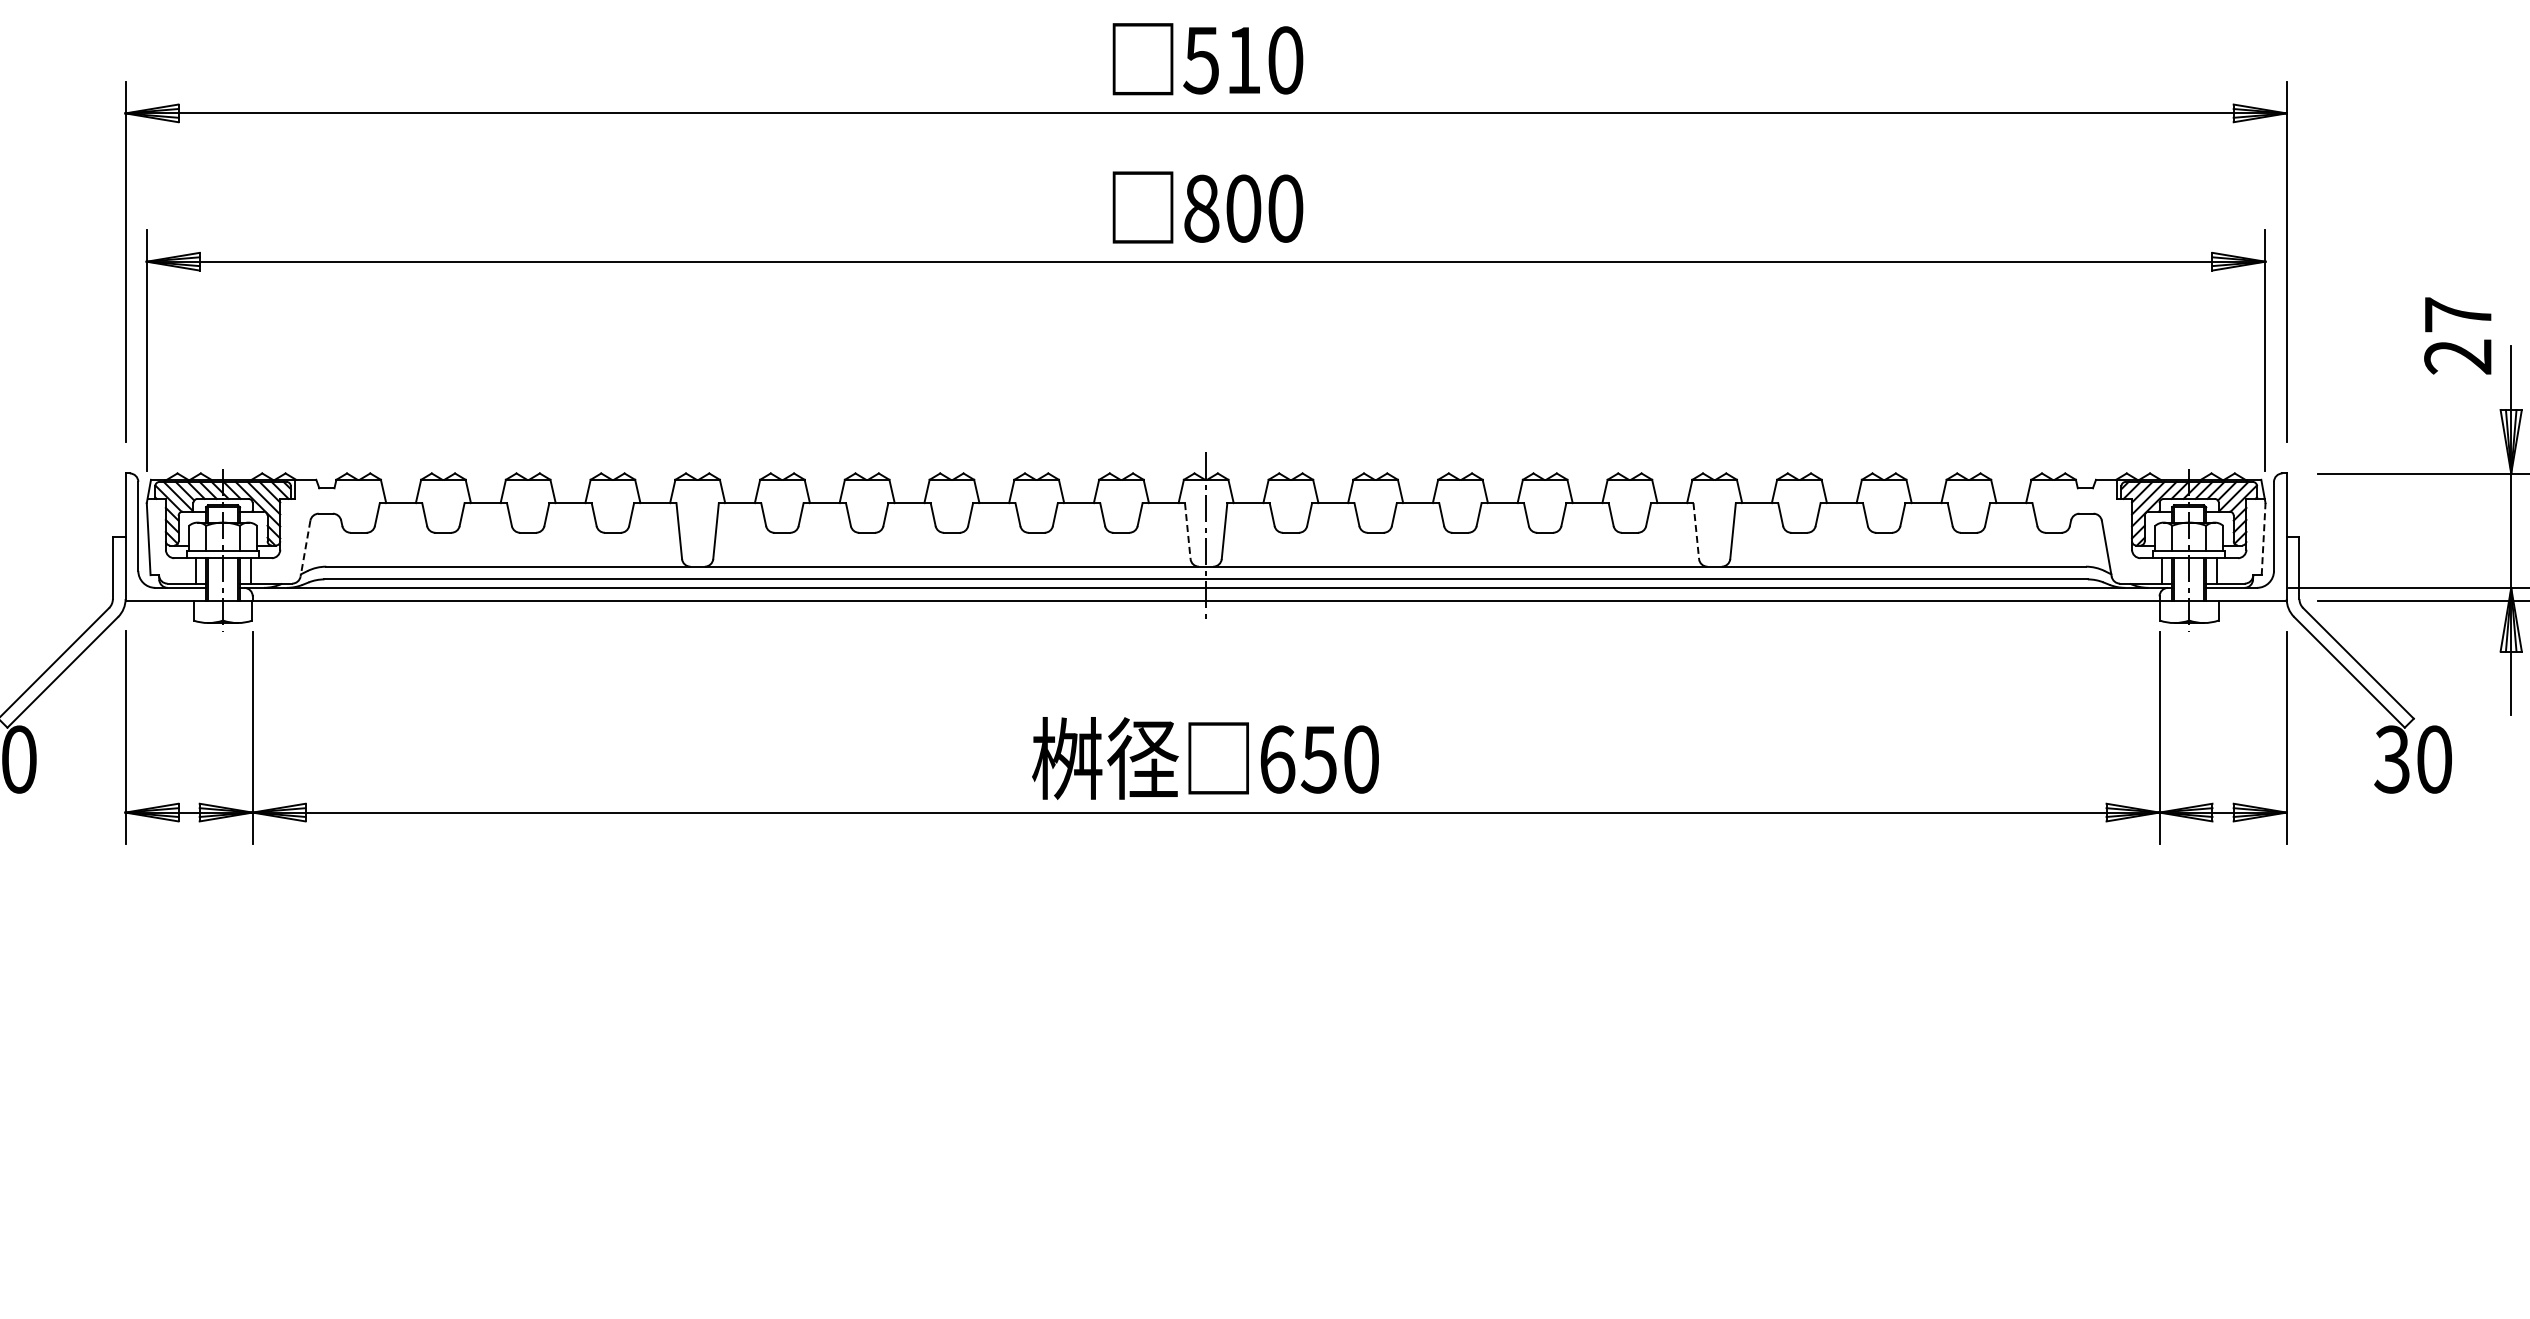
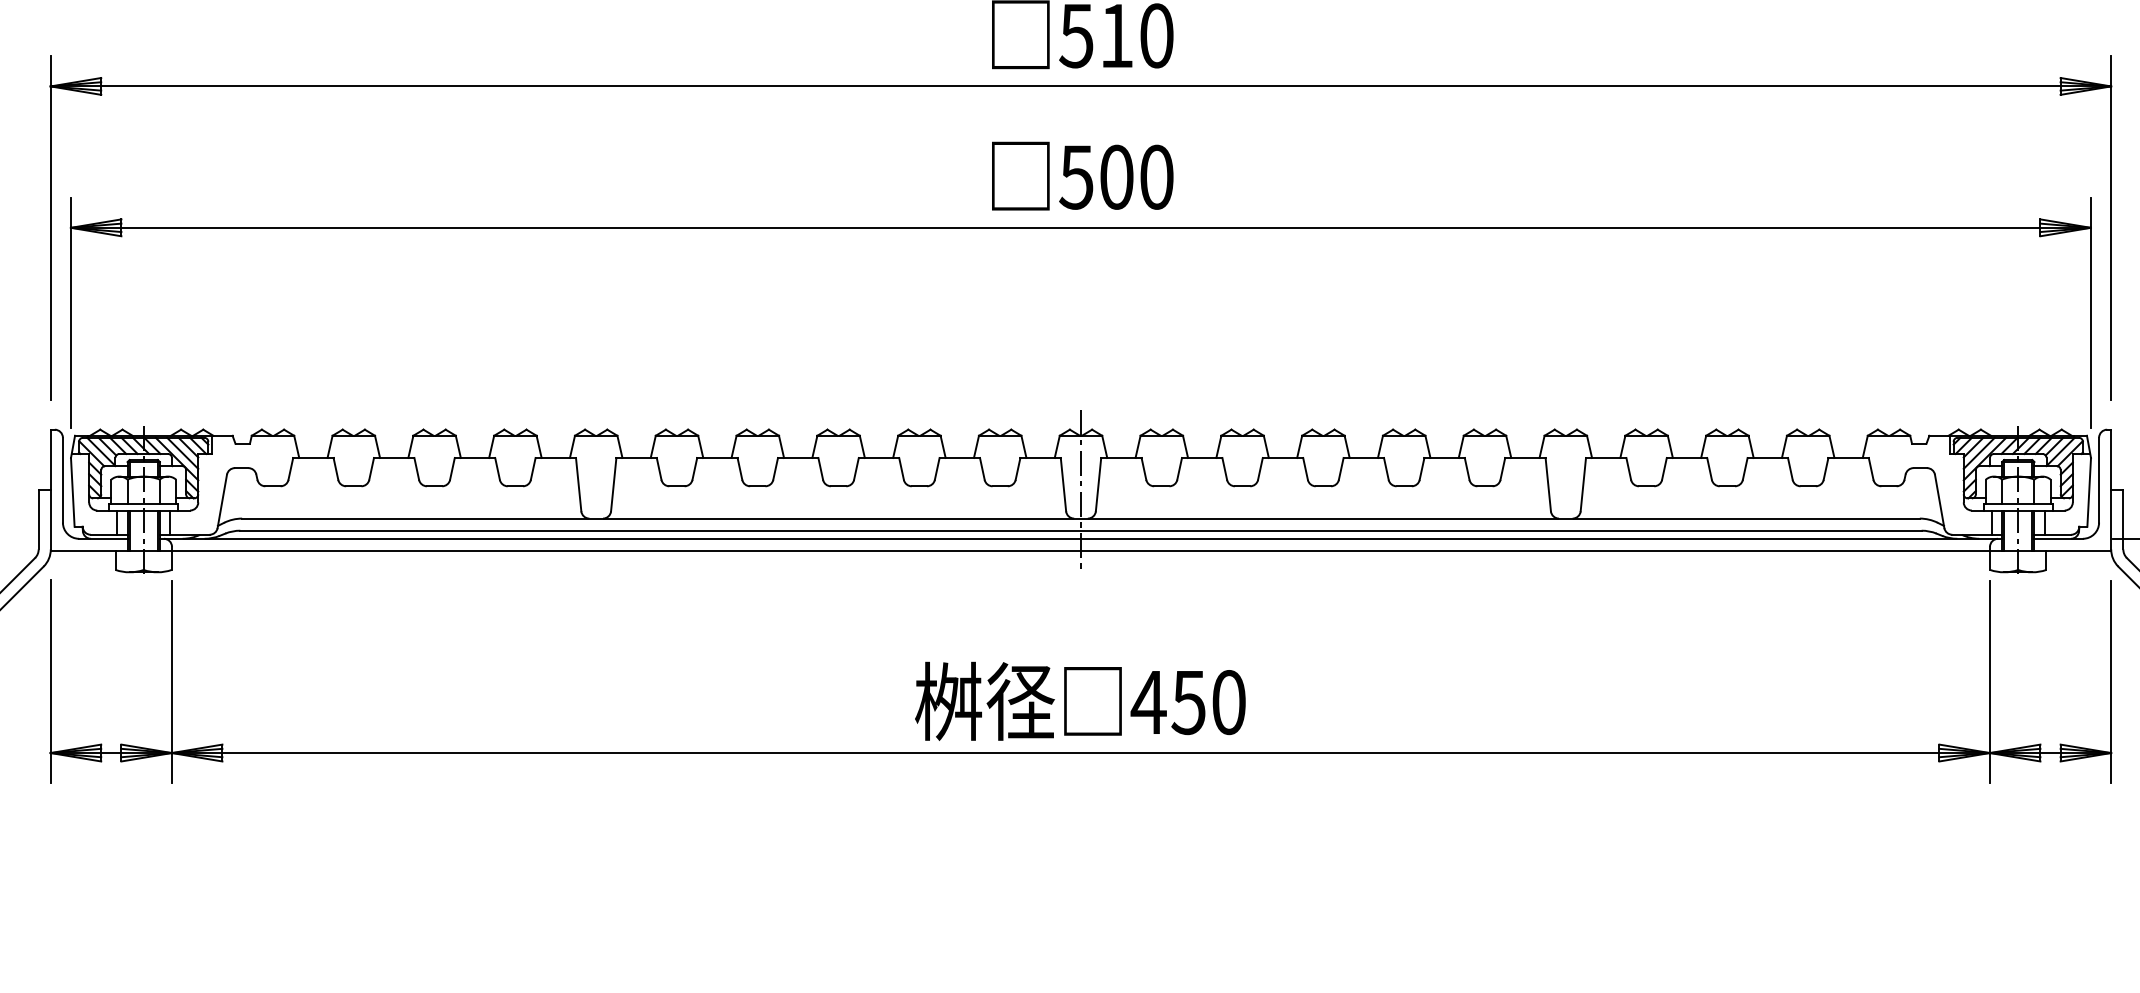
text: (1201, 208) -> (1076, 177), 800 -> 500
line: (1187, 531) -> (1063, 485), dashed -> solid
line: (1696, 531) -> (1548, 485), dashed -> solid
line: (2263, 538) -> (2089, 491), dashed -> solid
line: (305, 549) -> (222, 502), dashed -> solid
text: (1277, 759) -> (1149, 702), 650 -> 450

